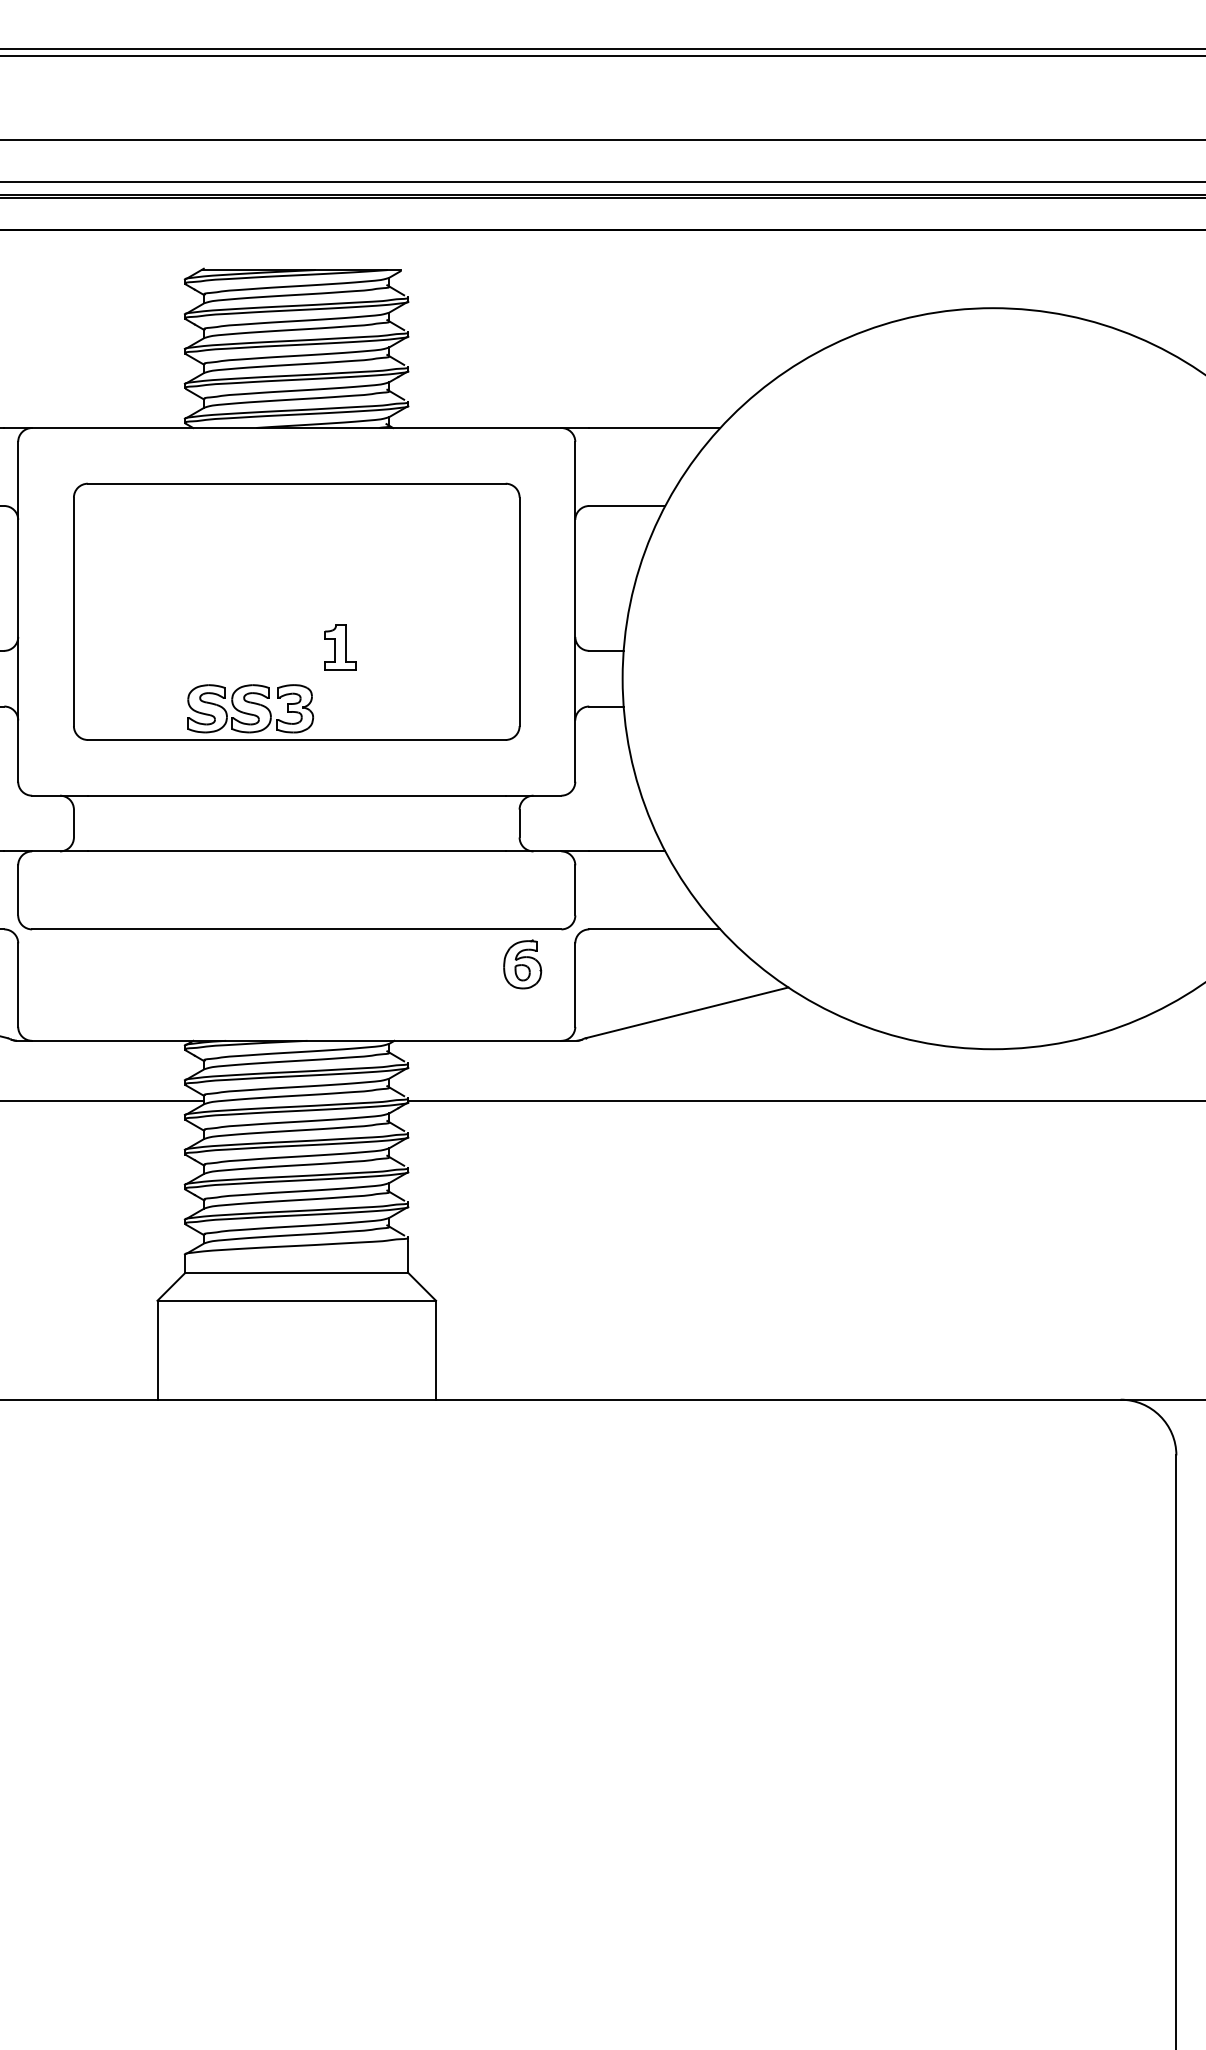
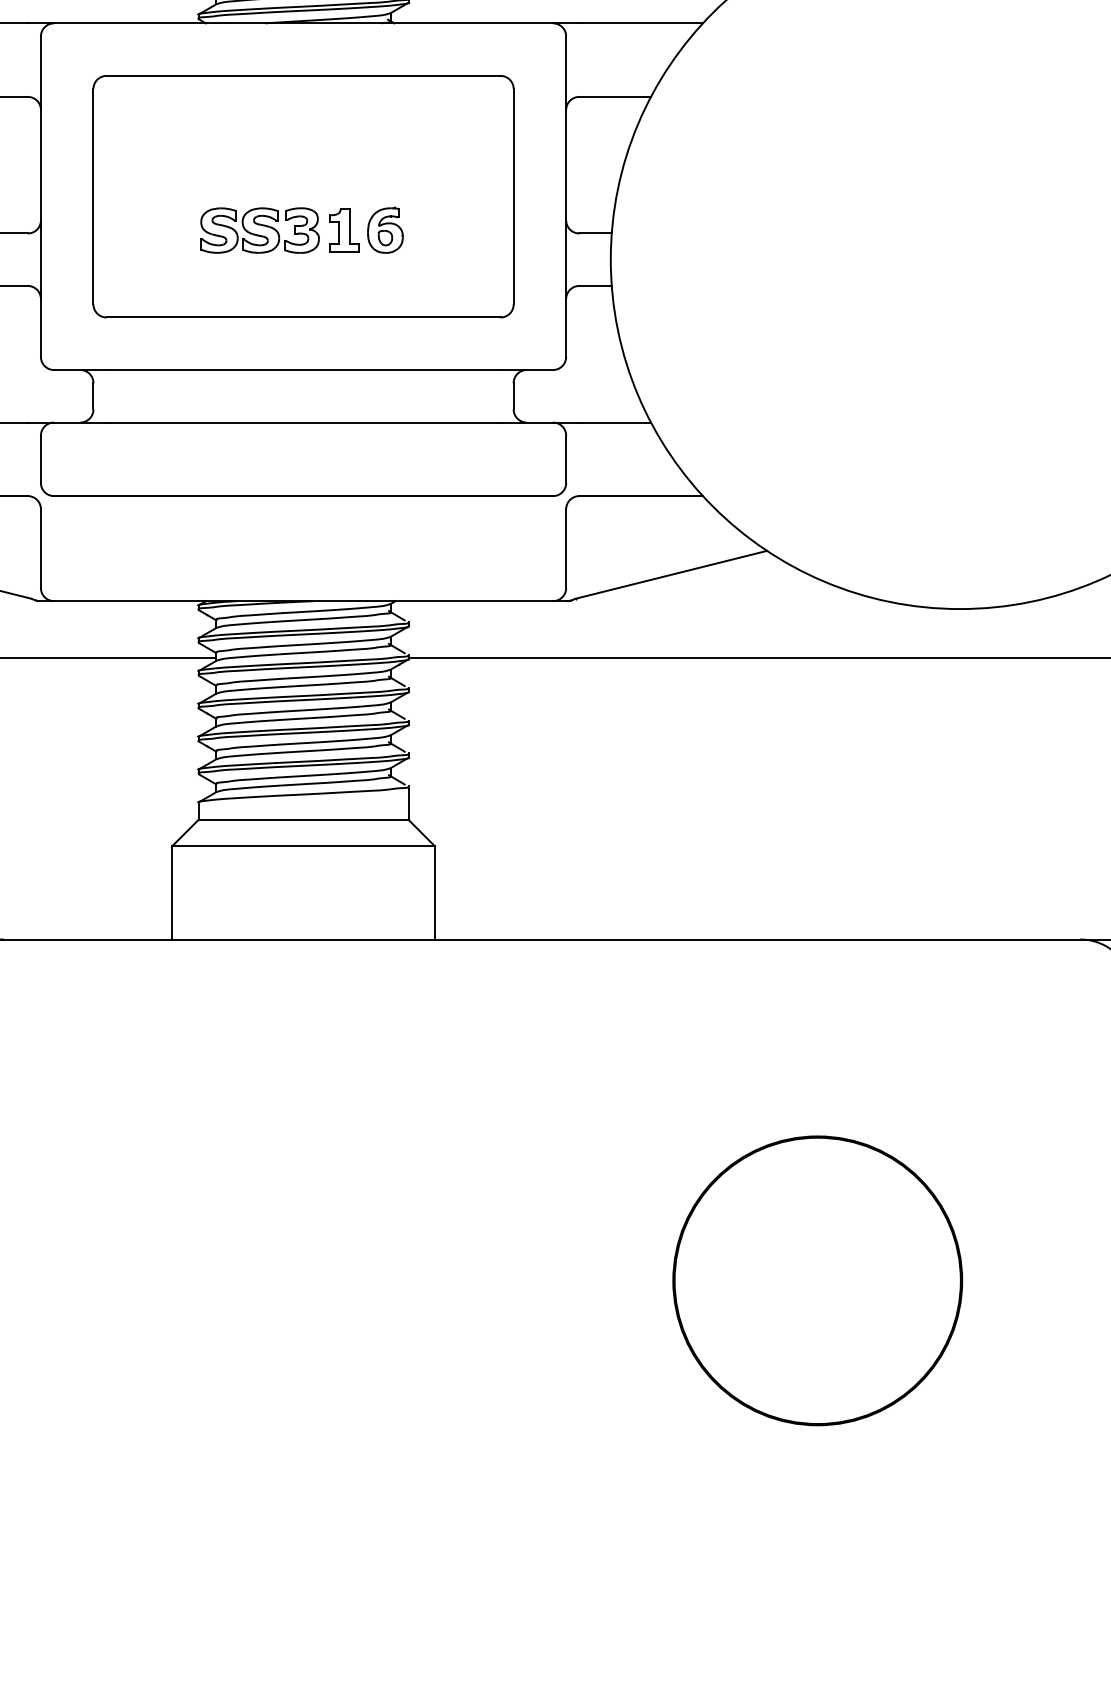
part: (250, 708) -> (259, 230), moved
part: (522, 964) -> (385, 230), moved
part: (842, 1761) -> (818, 1280), added

